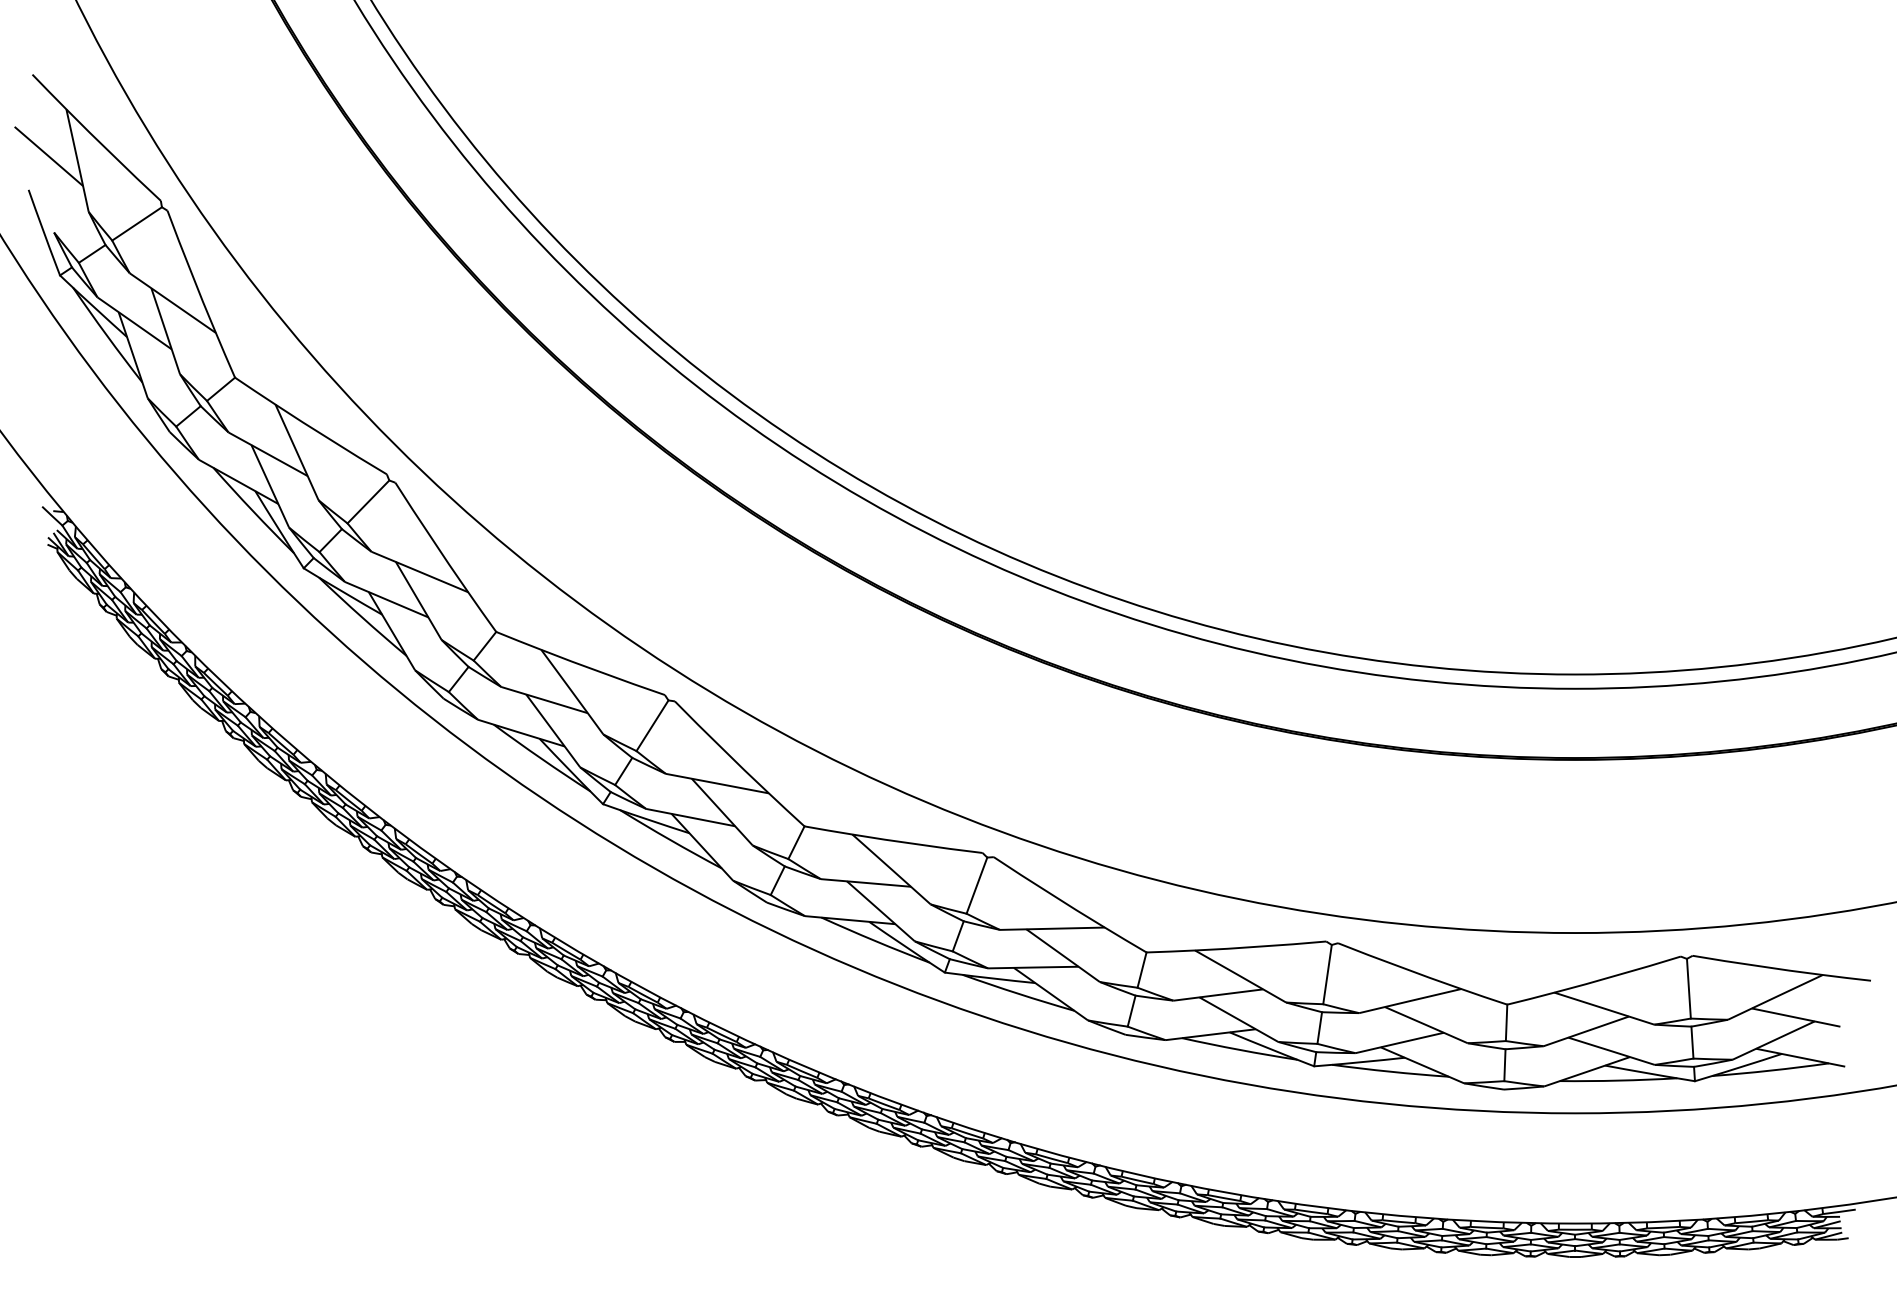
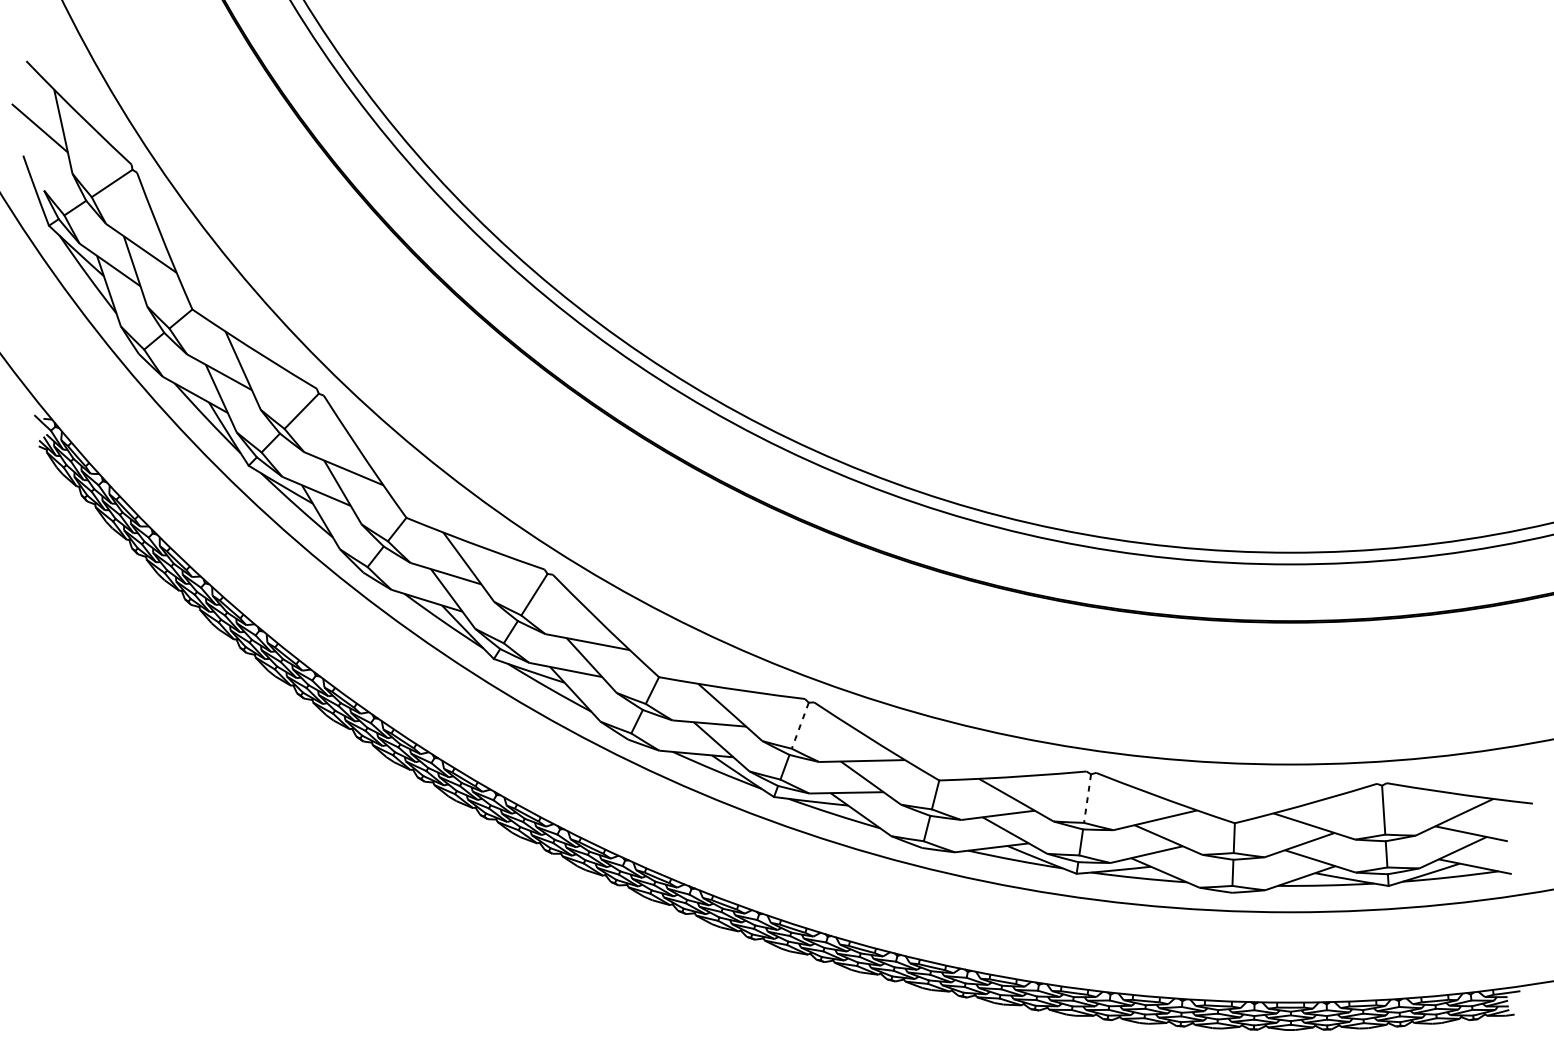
line: (976, 885) -> (799, 725), solid -> dashed
line: (1327, 974) -> (1087, 798), solid -> dashed

